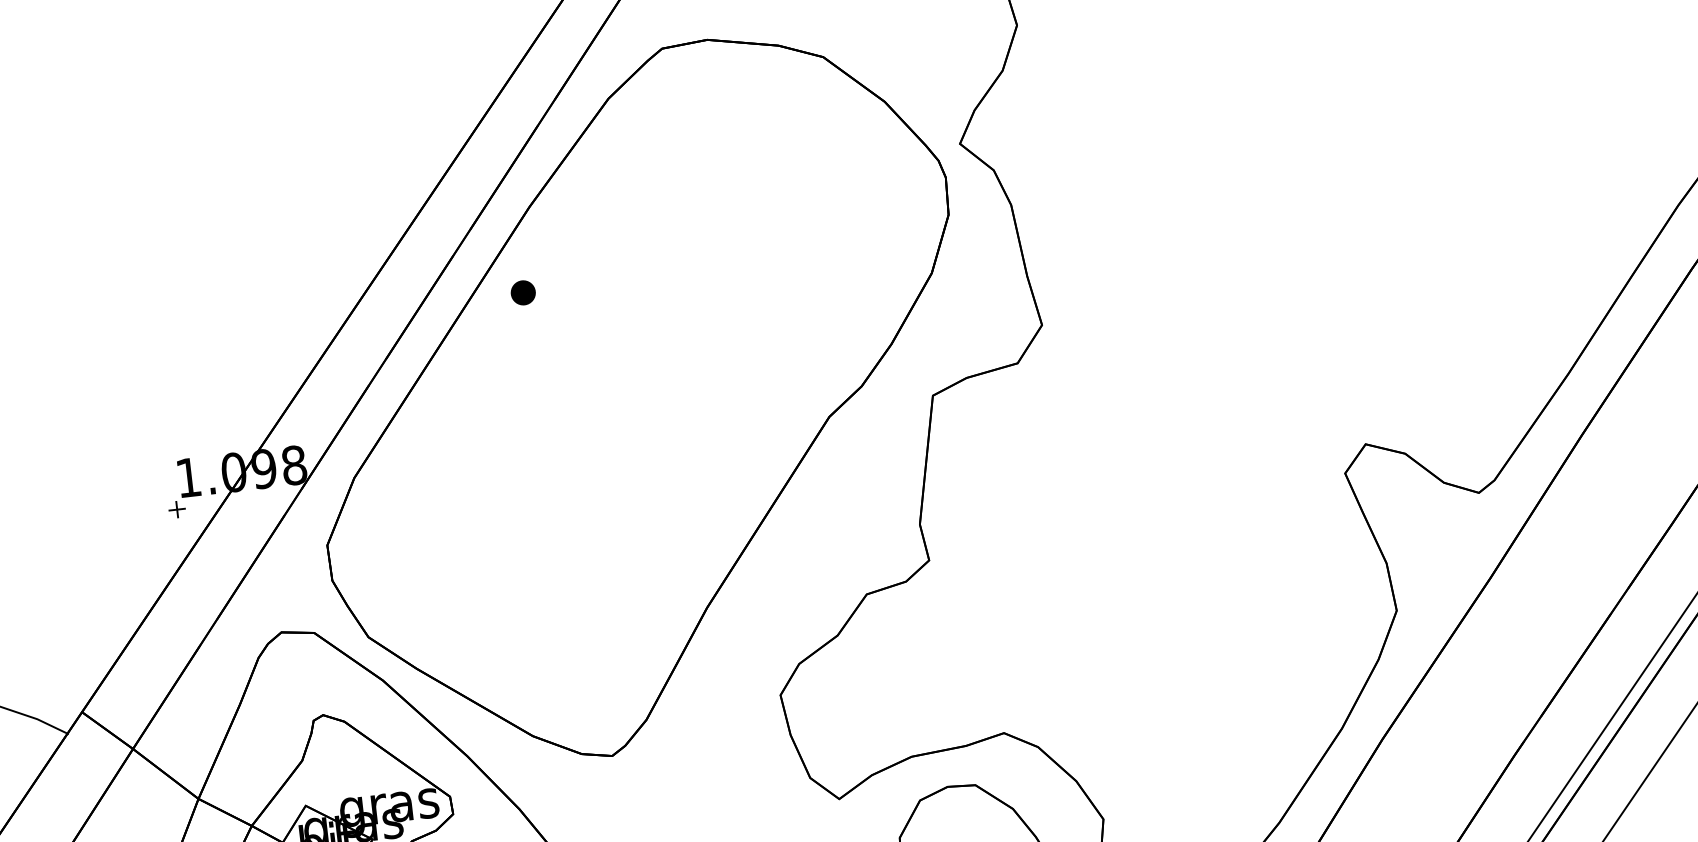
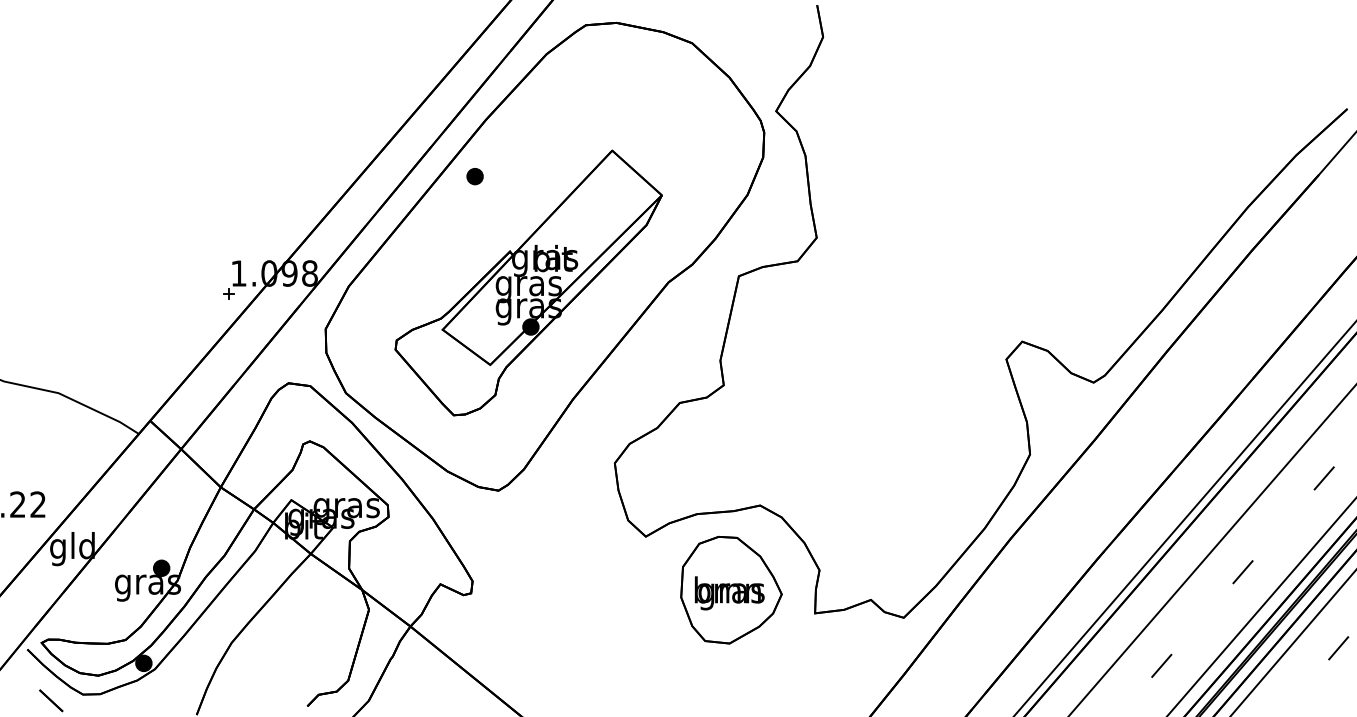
part: (620, 441) -> (528, 282), added

